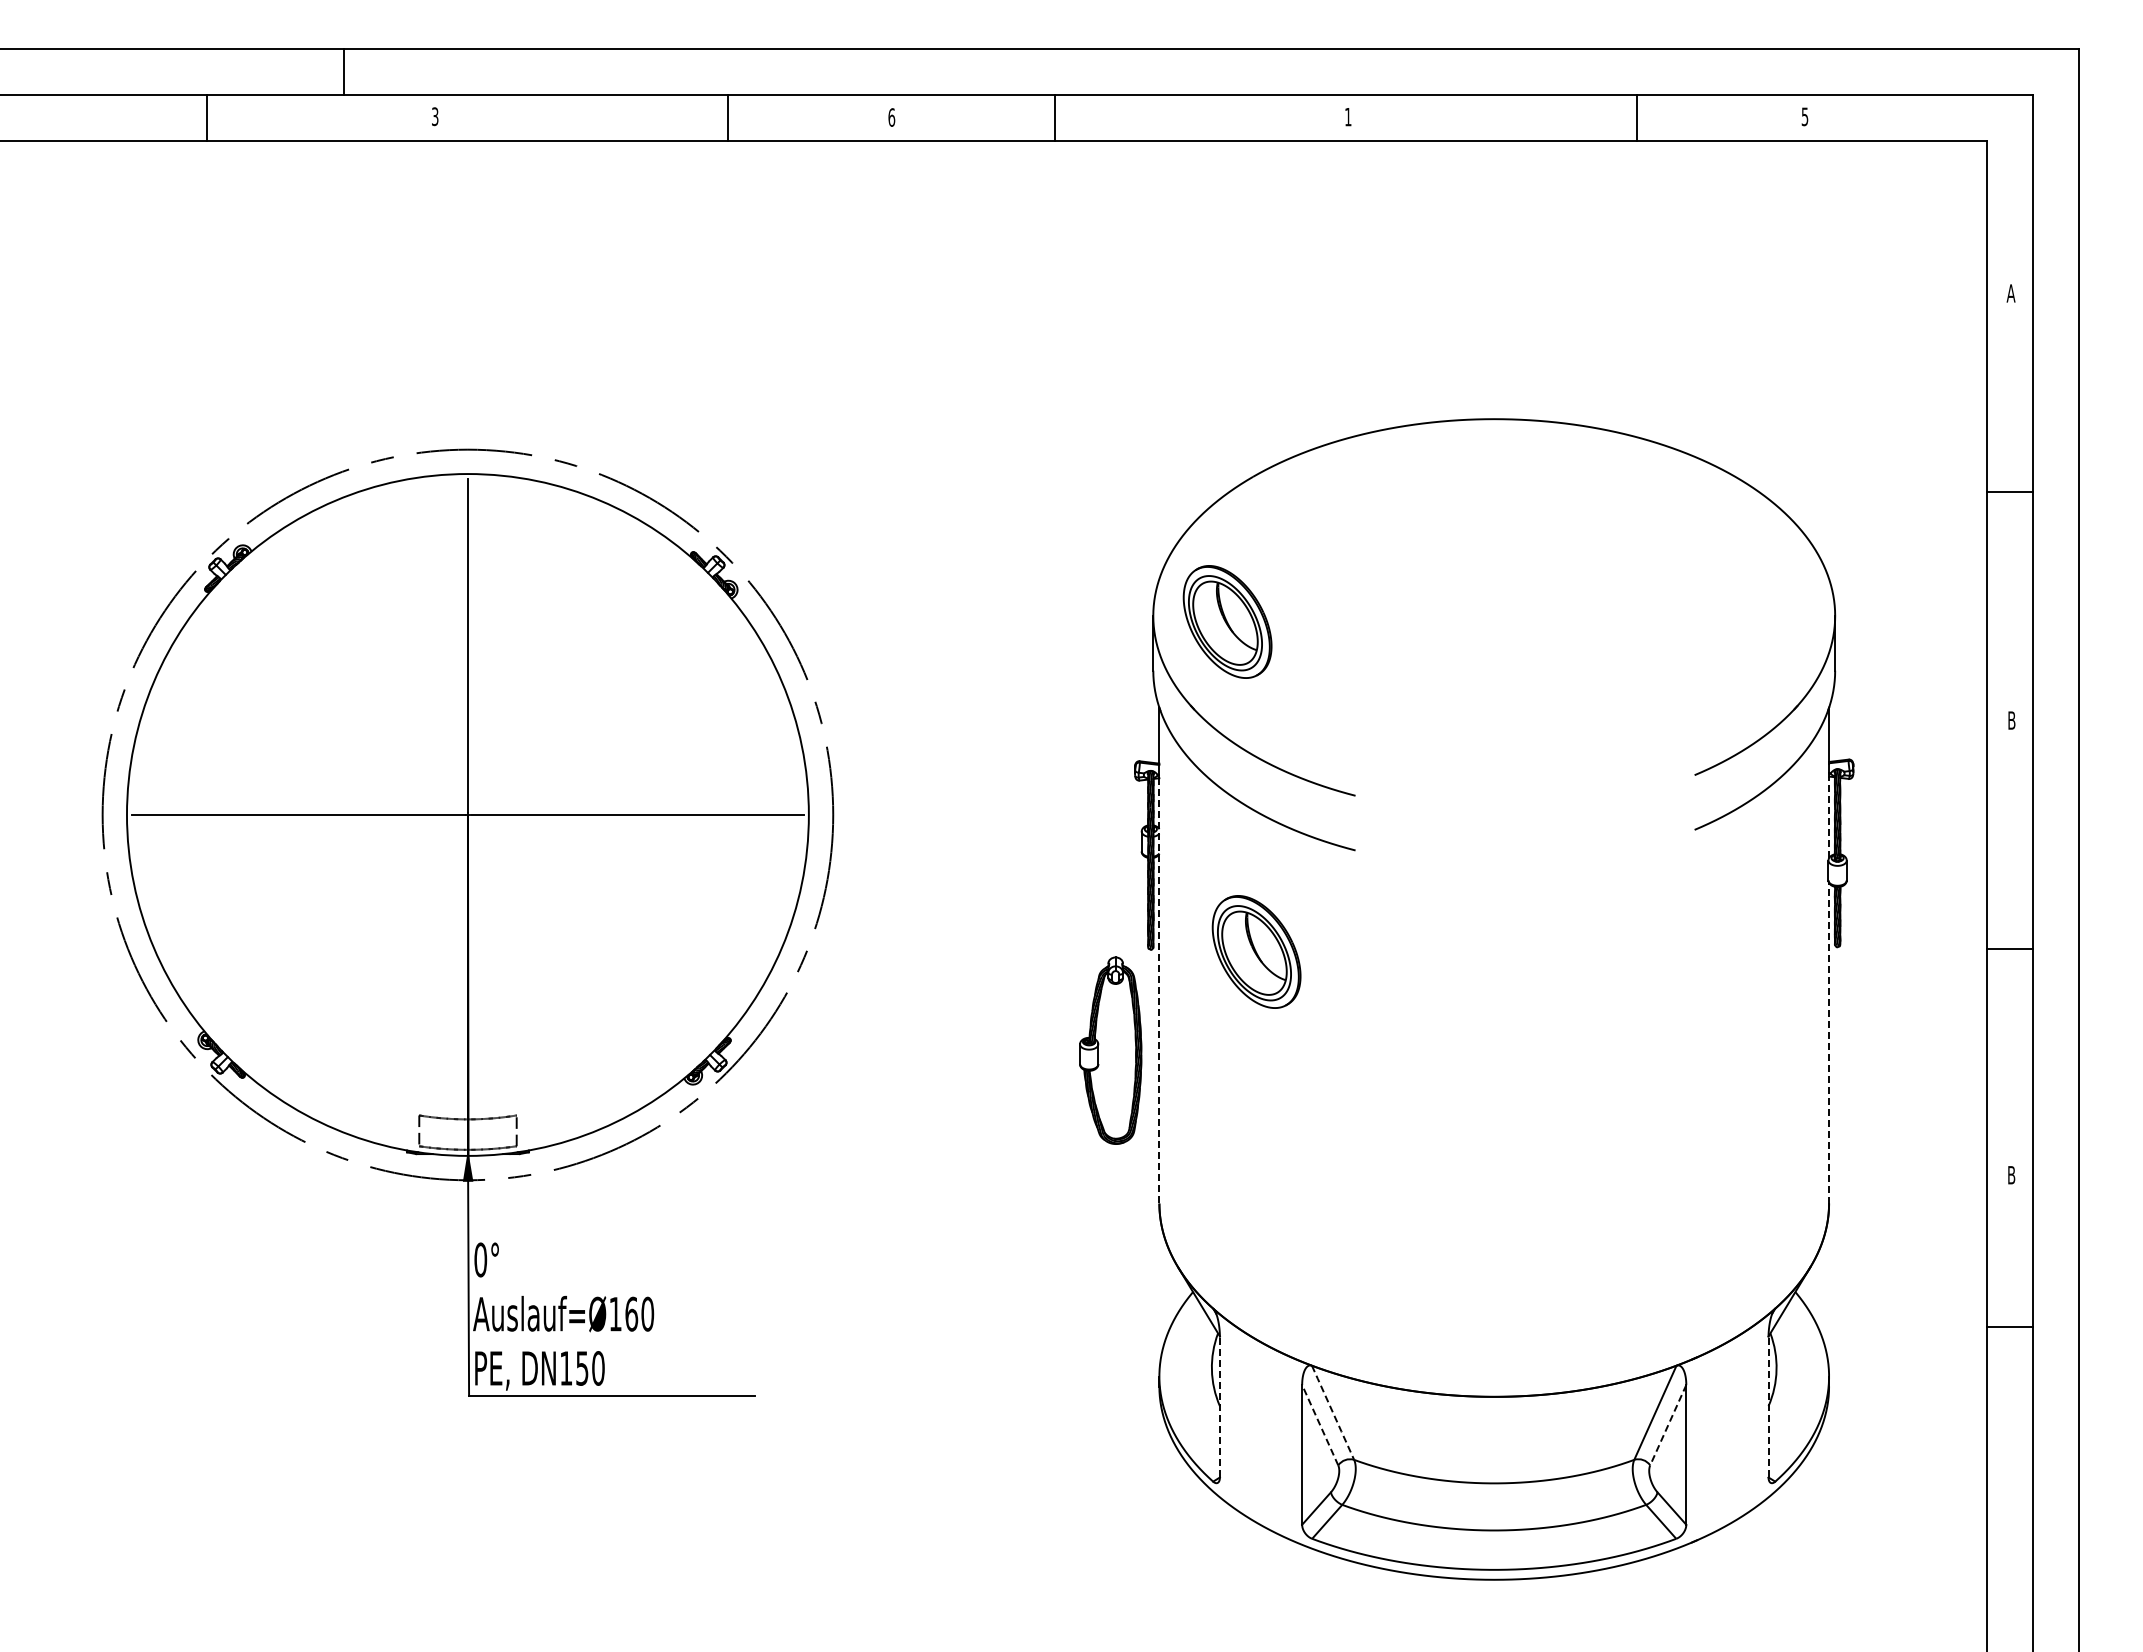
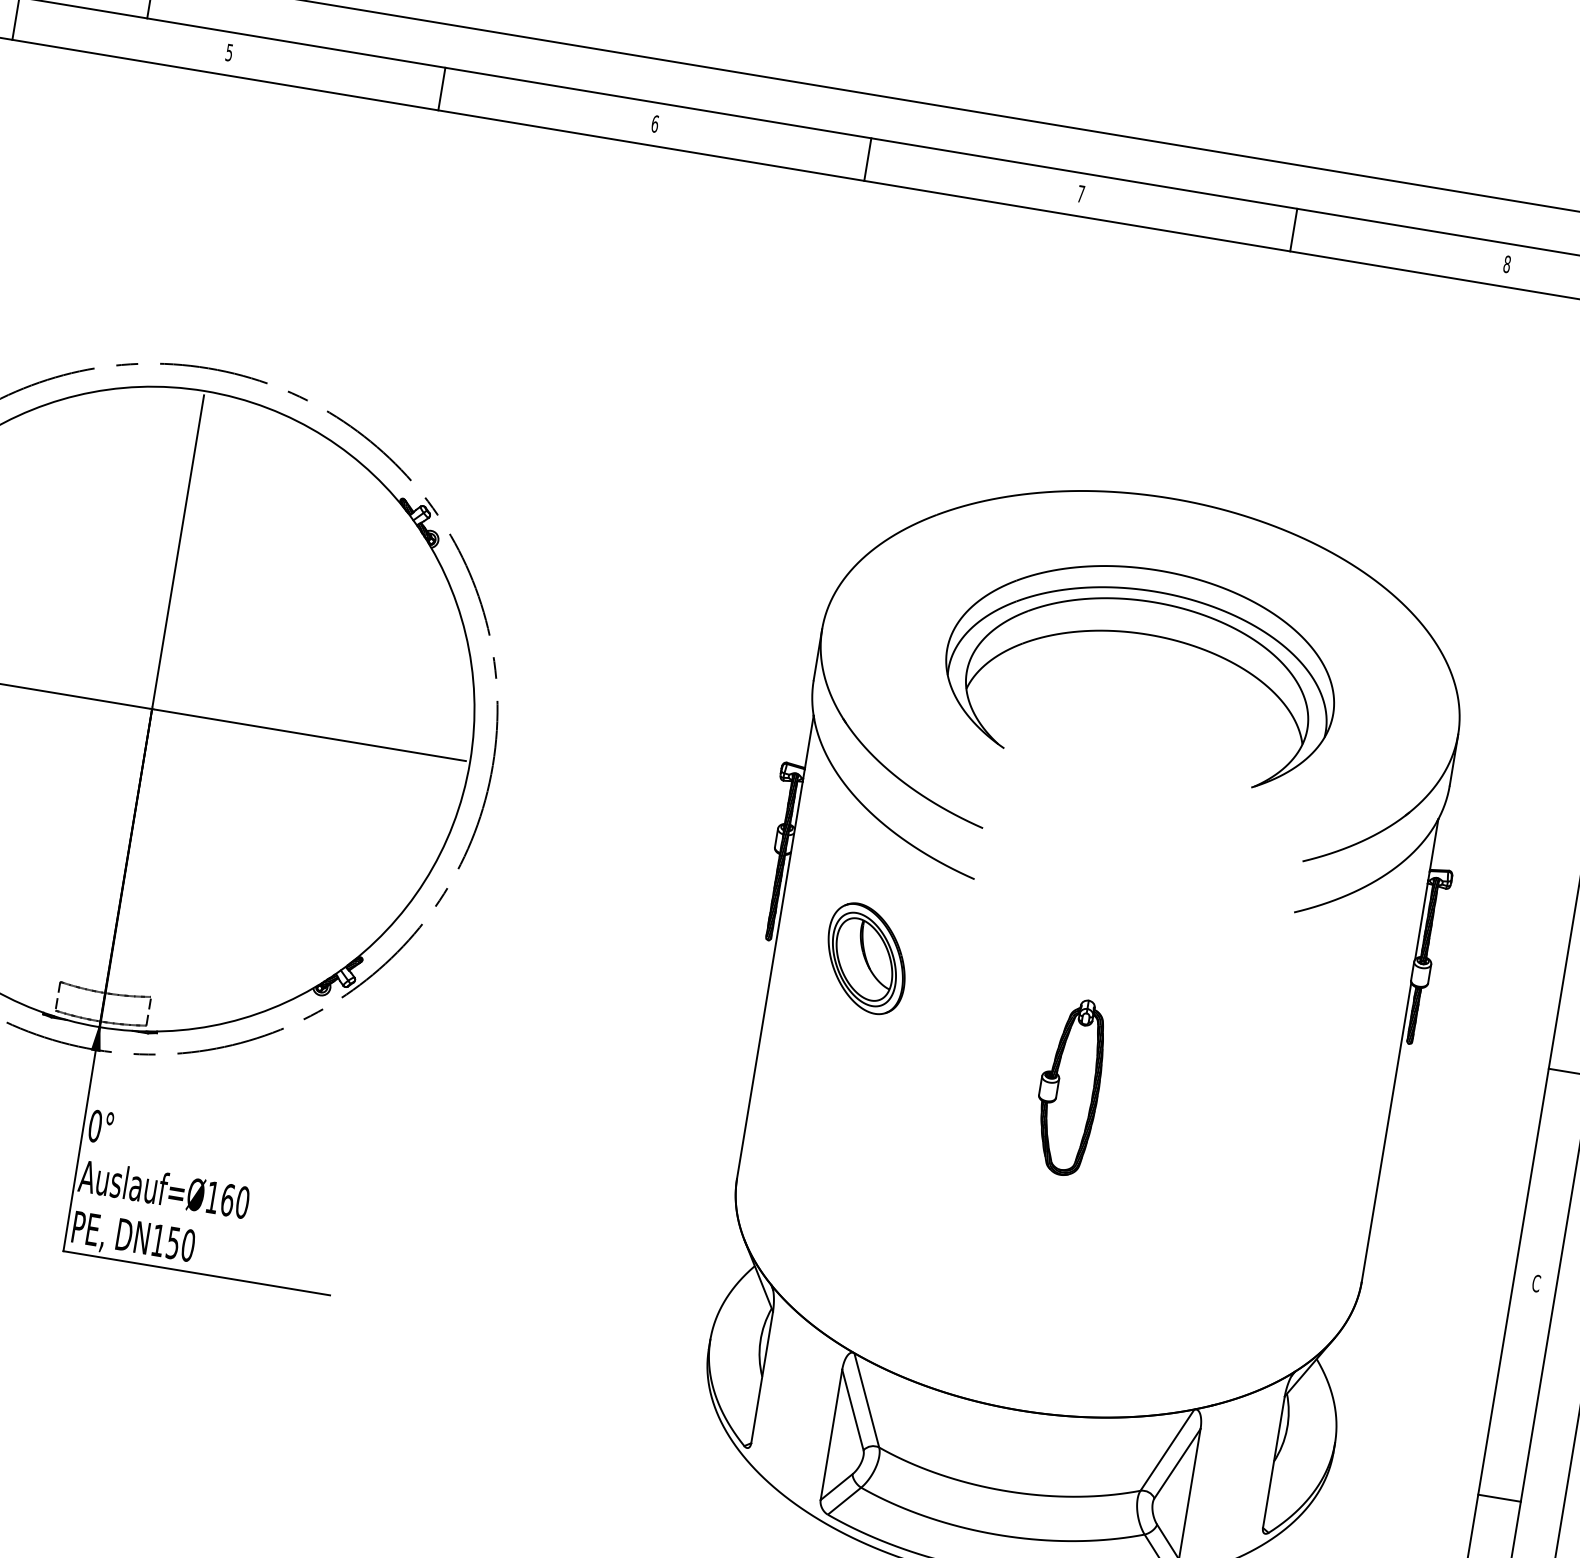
text: (435, 116) -> (229, 52), 3 -> 5
text: (1804, 116) -> (1506, 263), 5 -> 8
line: (728, 117) -> (442, 88), moved
line: (1054, 117) -> (867, 159), moved
text: (1348, 117) -> (1081, 194), 1 -> 7
line: (1637, 117) -> (1293, 229), moved
part: (1494, 566) -> (1148, 635), added
part: (1227, 621) -> (890, 645), removed
line: (1829, 817) -> (1421, 921), dashed -> solid
line: (1159, 990) -> (770, 979), dashed -> solid
line: (1829, 1042) -> (1387, 1131), dashed -> solid
part: (1110, 1050) -> (1069, 1086), moved
text: (2011, 1174) -> (1536, 1282), B -> C
line: (2010, 1326) -> (1499, 1498), moved
line: (1219, 1407) -> (761, 1377), dashed -> solid
line: (1768, 1407) -> (1273, 1462), dashed -> solid
line: (1333, 1413) -> (867, 1401), dashed -> solid
line: (1320, 1424) -> (853, 1409), dashed -> solid
line: (1668, 1425) -> (1177, 1464), dashed -> solid

